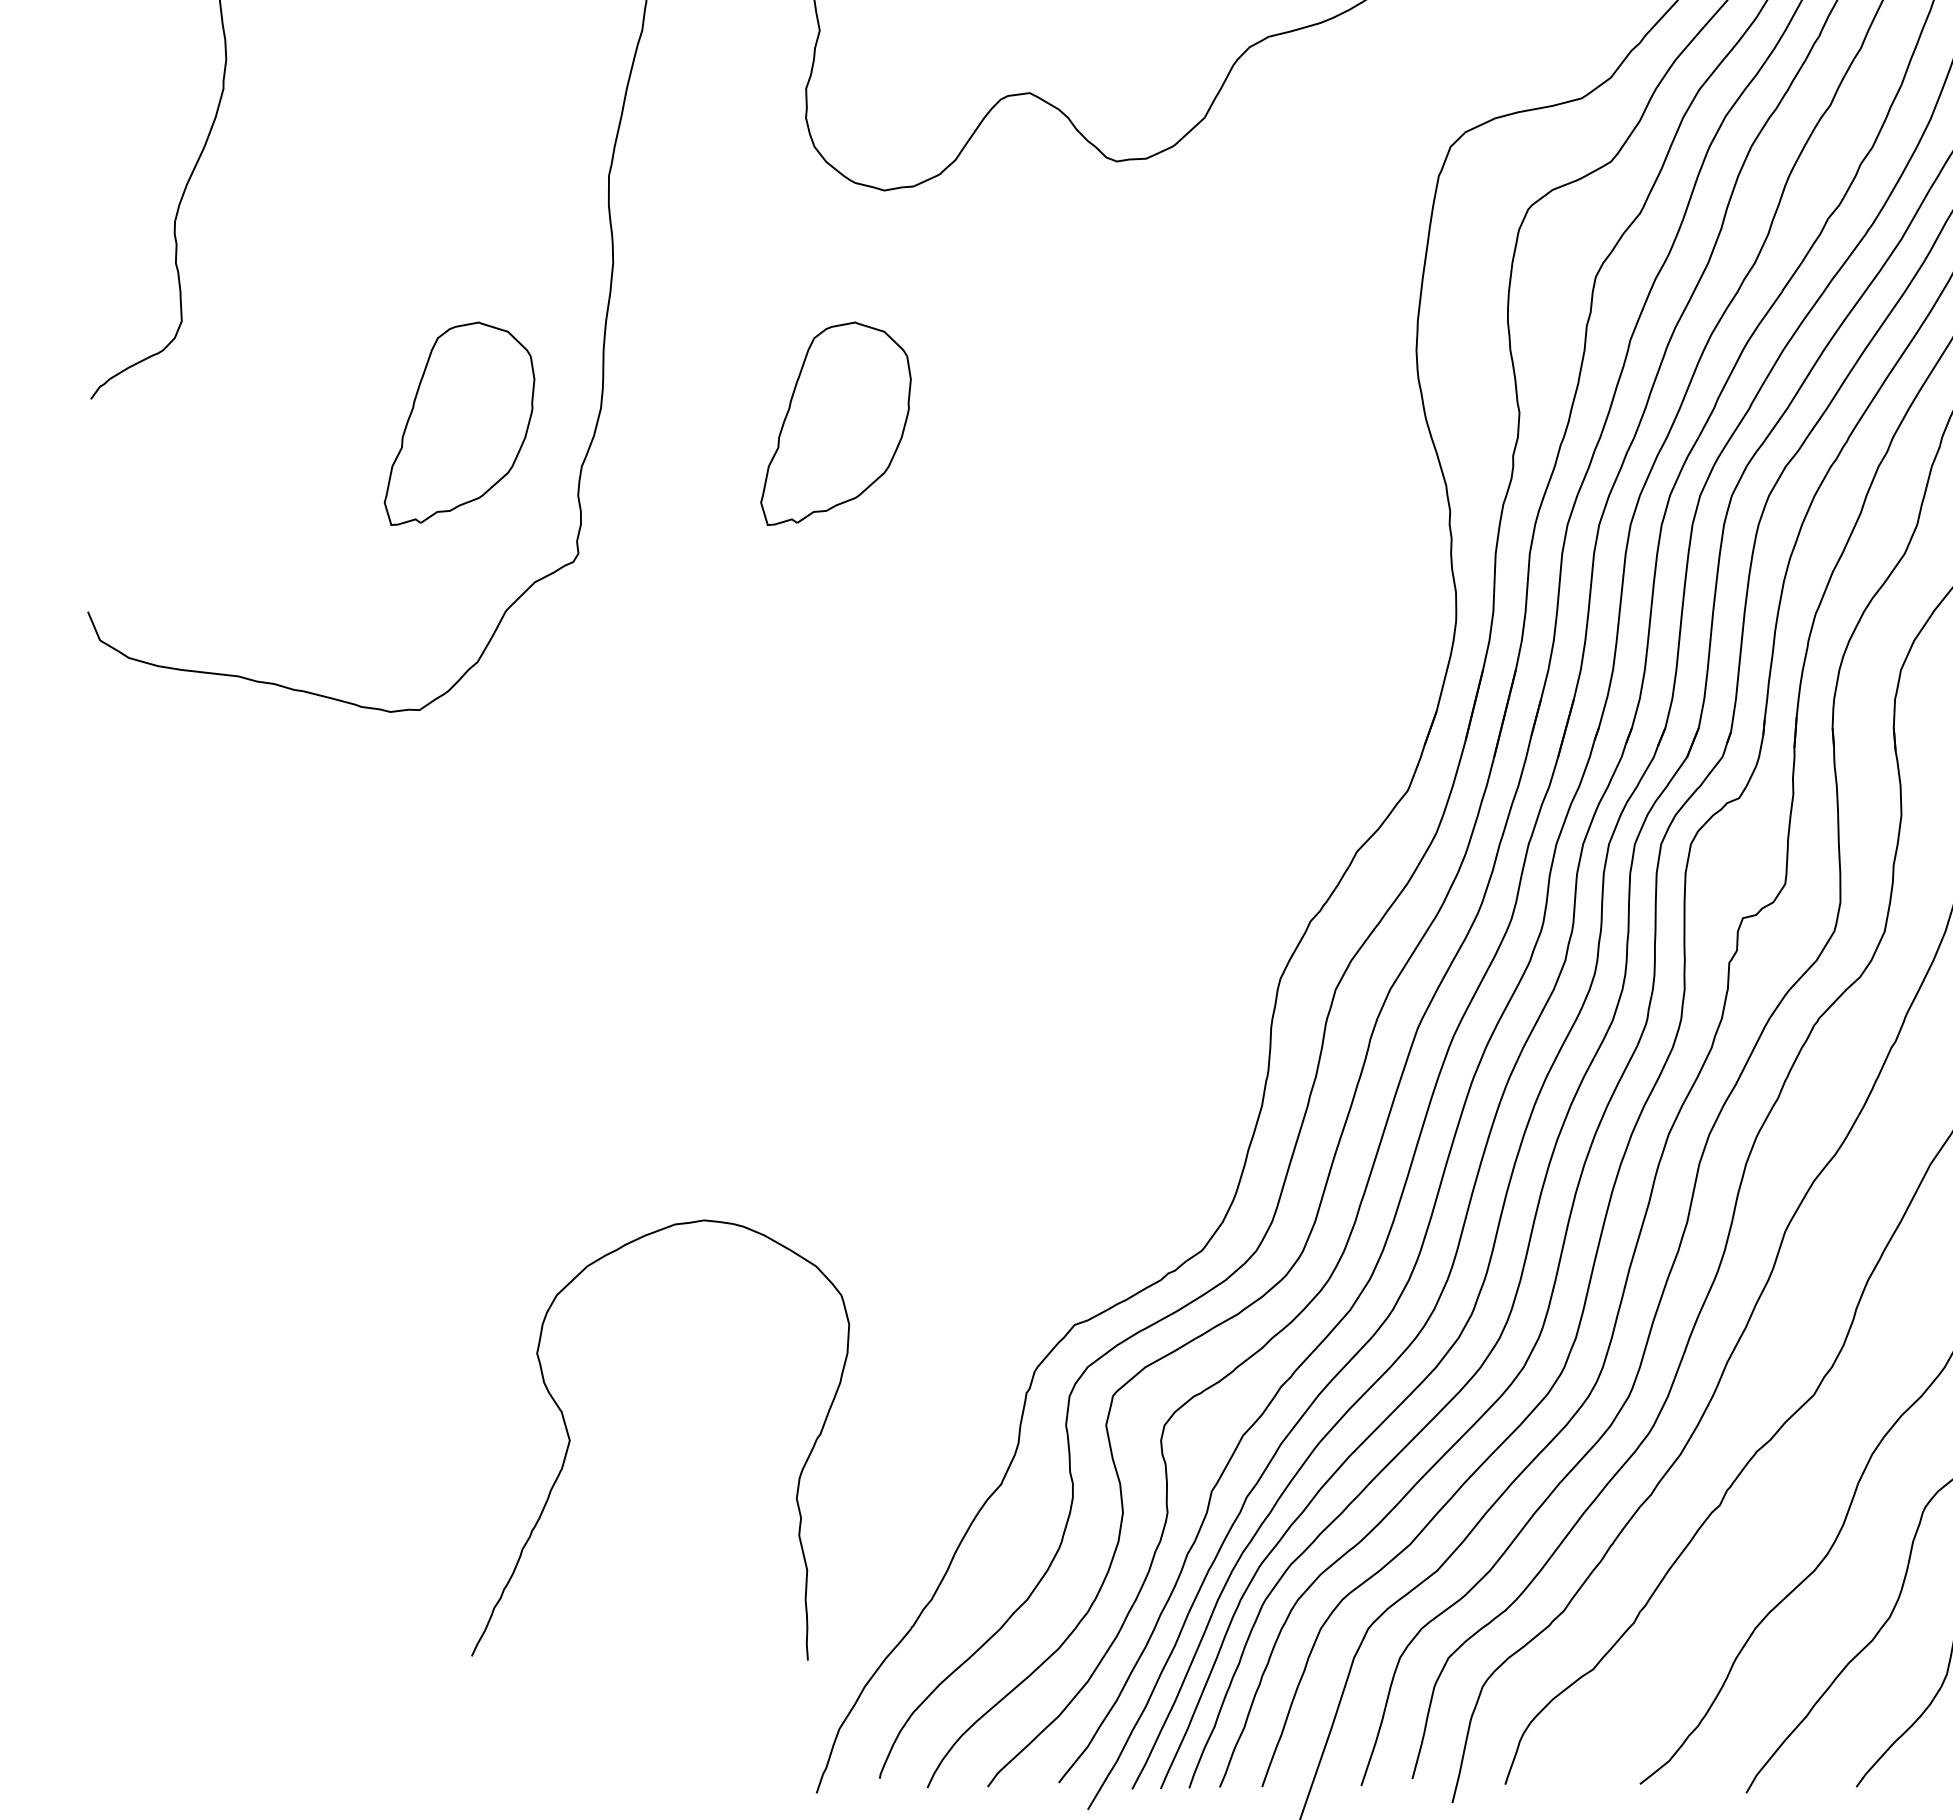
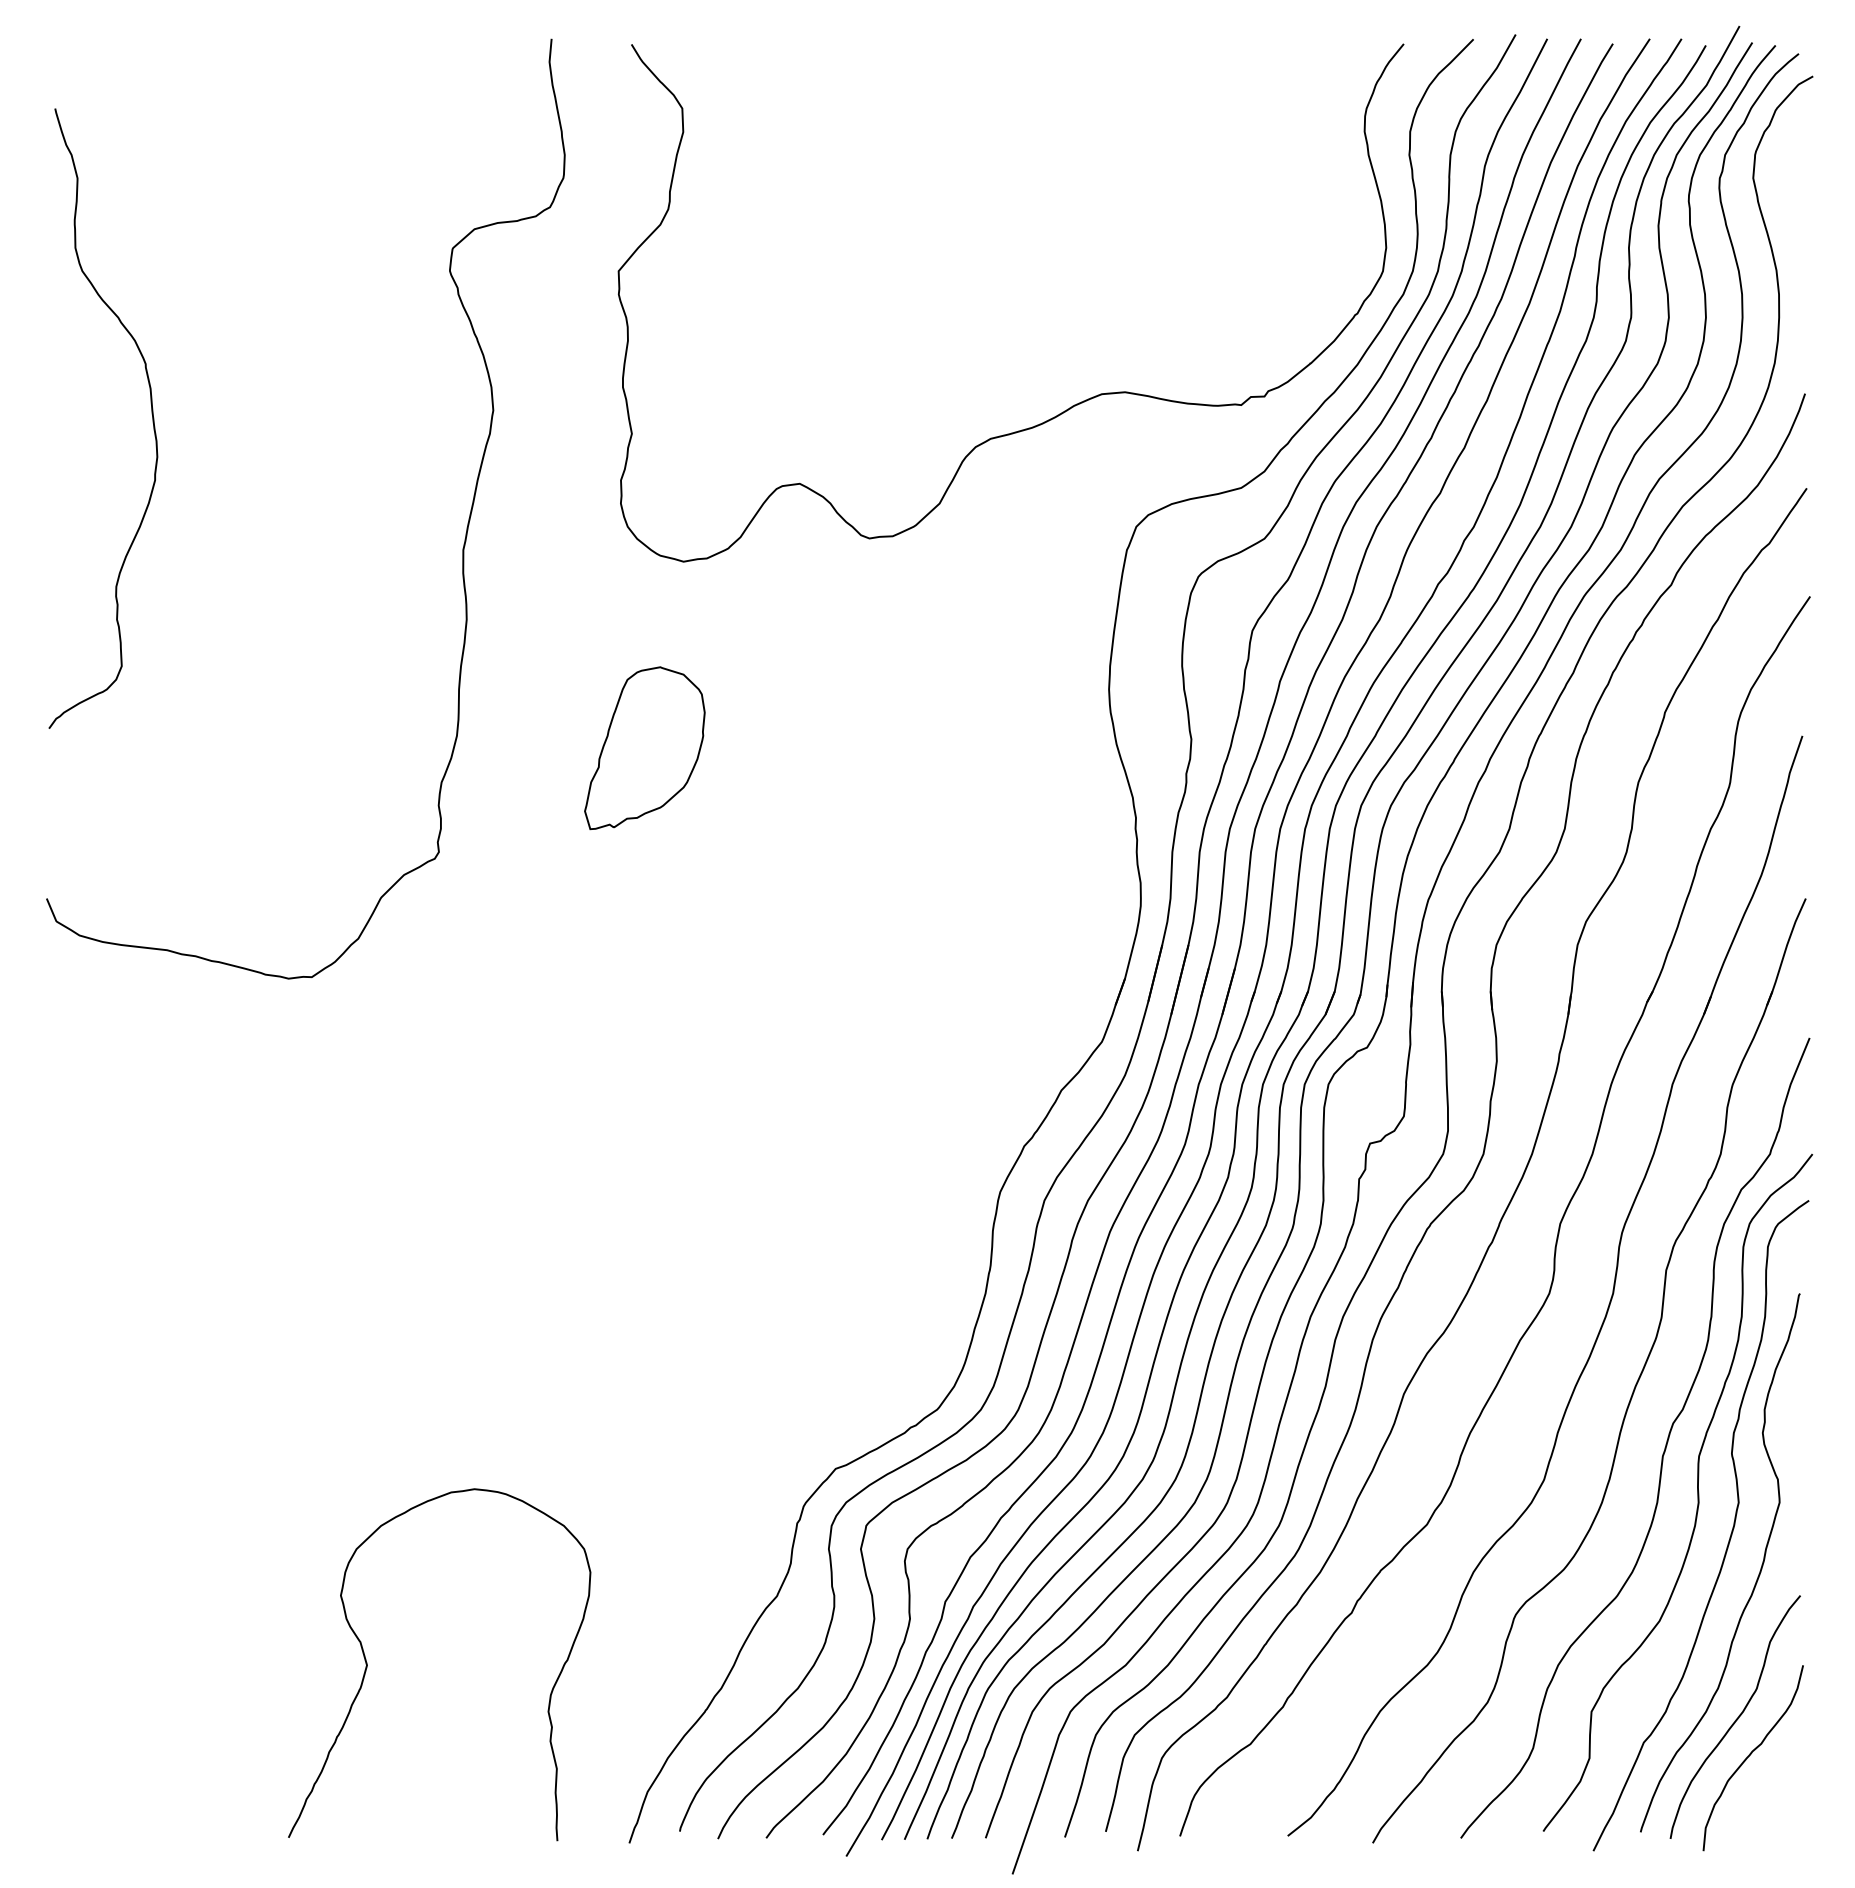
part: (459, 424) -> (343, 748), removed
curve: (570, 1439) -> (367, 1664), moved

